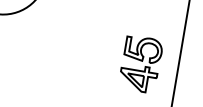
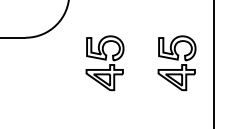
part: (69, 51) -> (104, 62), added

